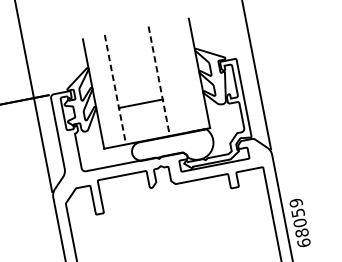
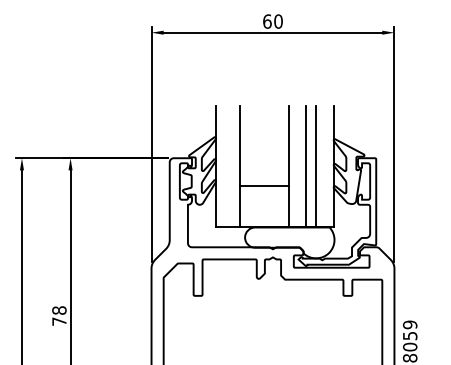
line: (182, 75) -> (315, 165), added
line: (174, 77) -> (306, 165), added
line: (158, 81) -> (288, 166), dashed -> solid
line: (115, 89) -> (240, 166), dashed -> solid

